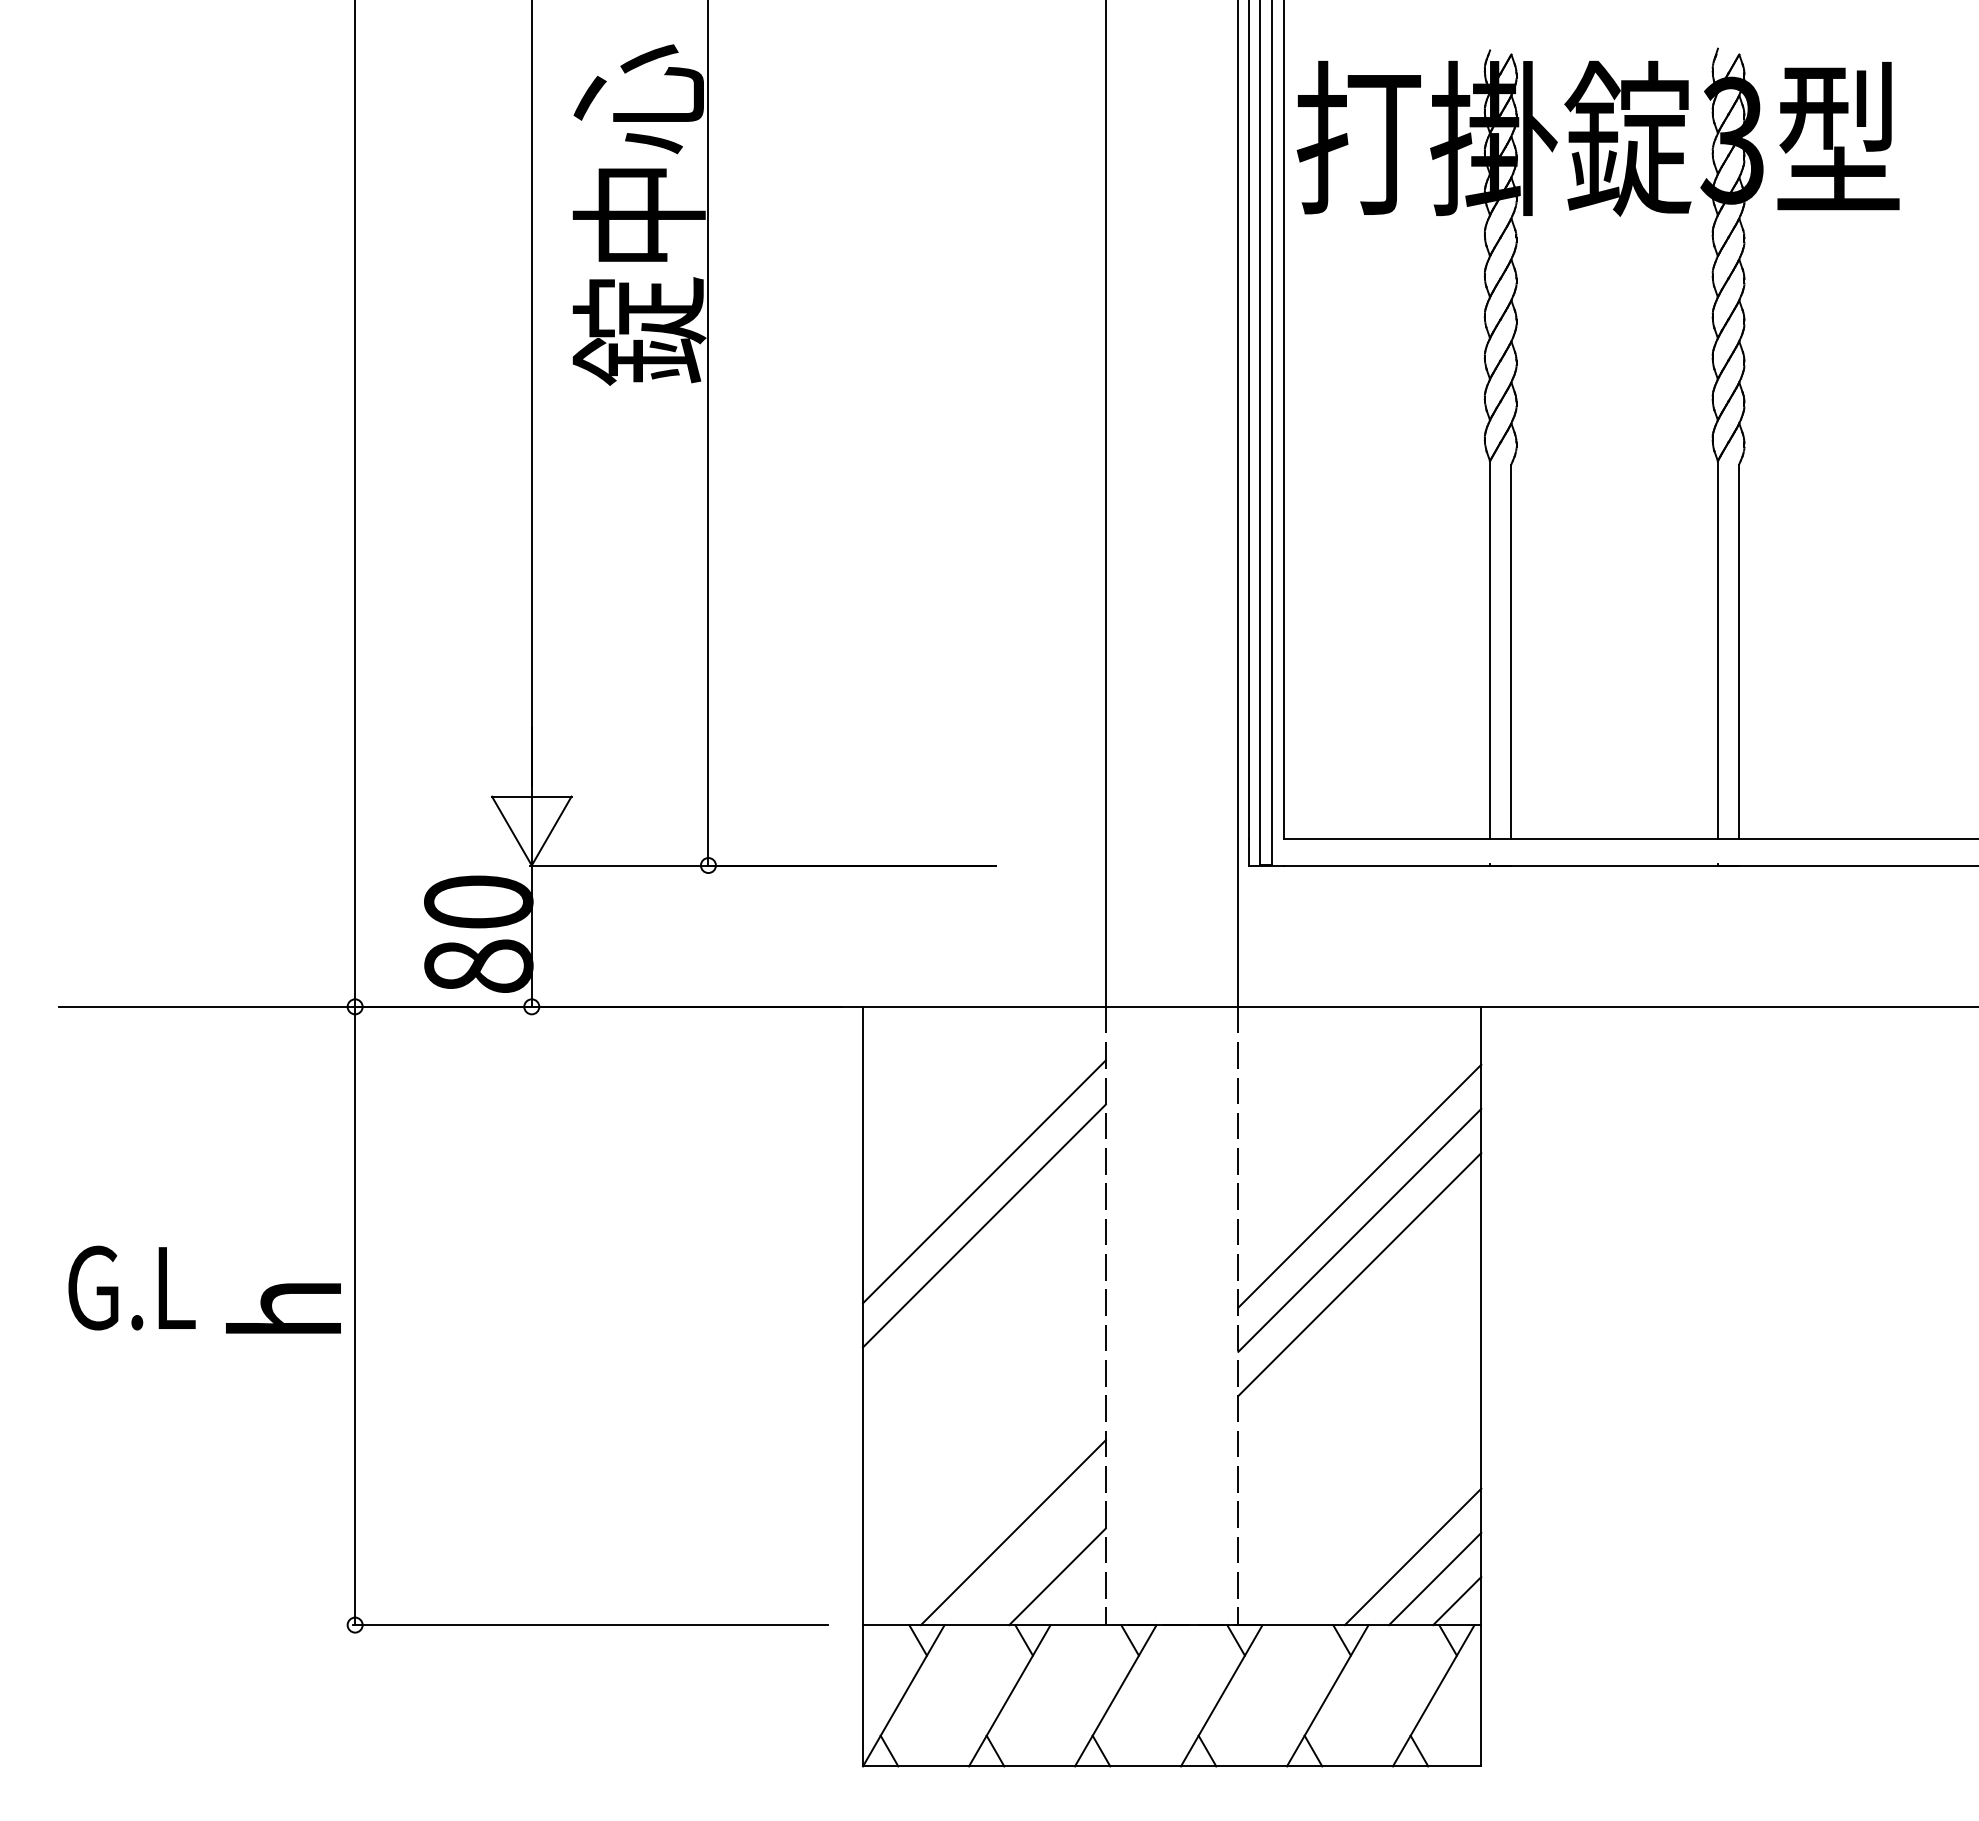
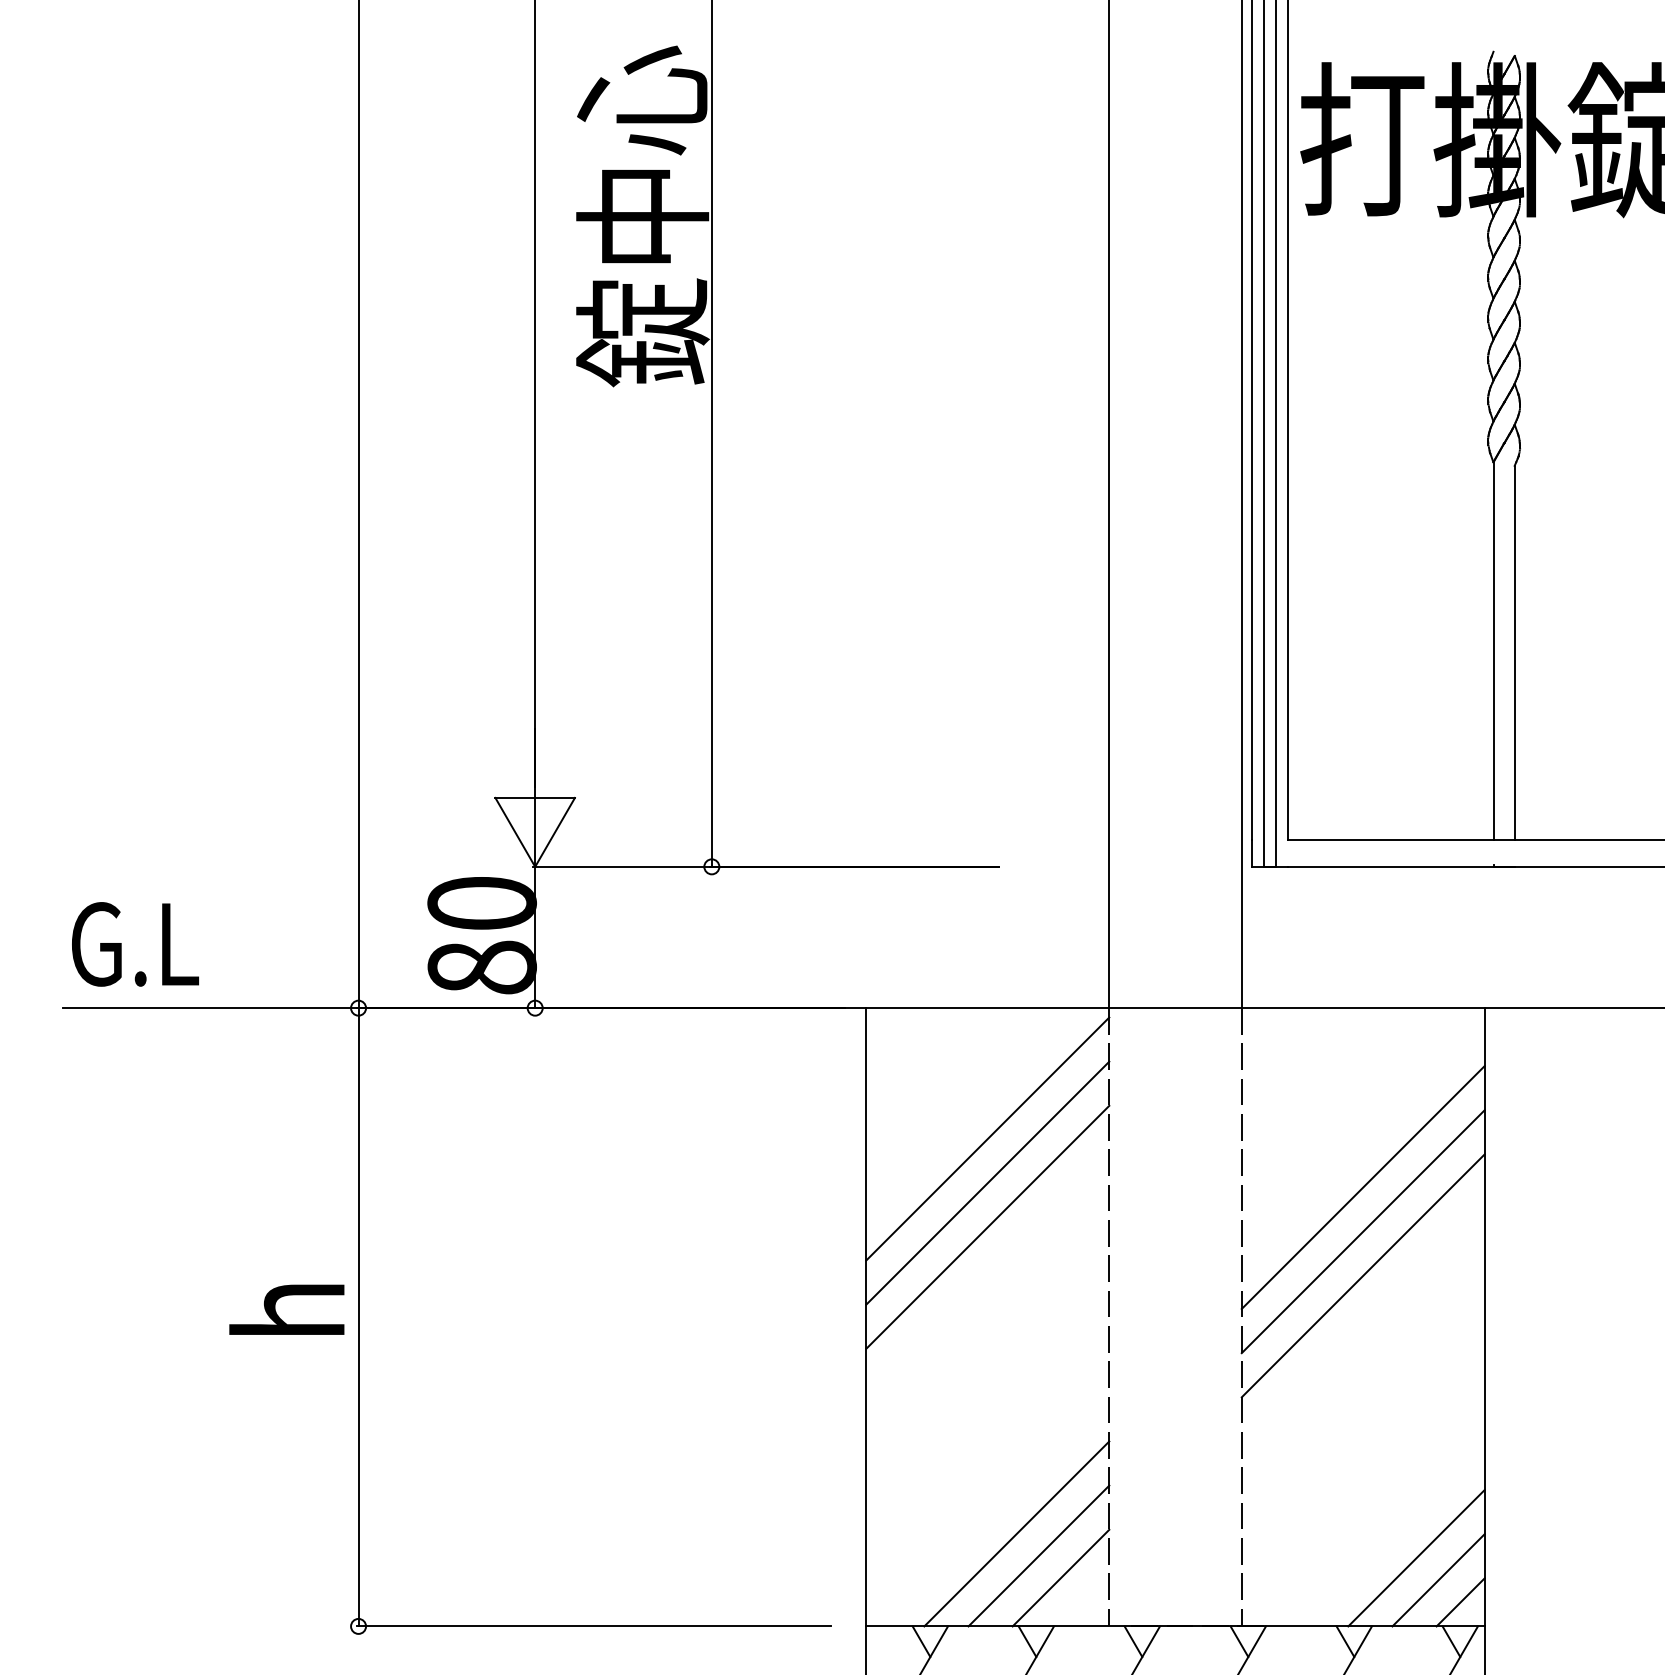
line: (984, 1137) -> (987, 1138), added
text: (131, 1287) -> (134, 943), moved
line: (1035, 1554) -> (1038, 1555), added

